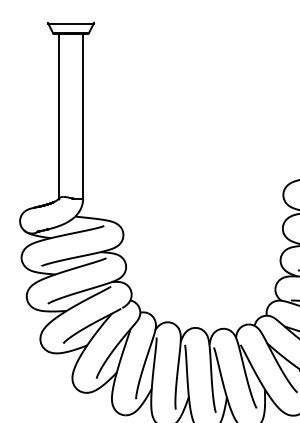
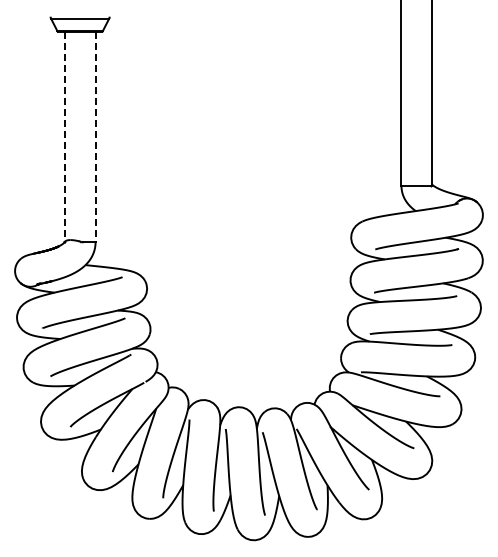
line: (58, 116) -> (64, 137), solid -> dashed
line: (83, 116) -> (95, 137), solid -> dashed

